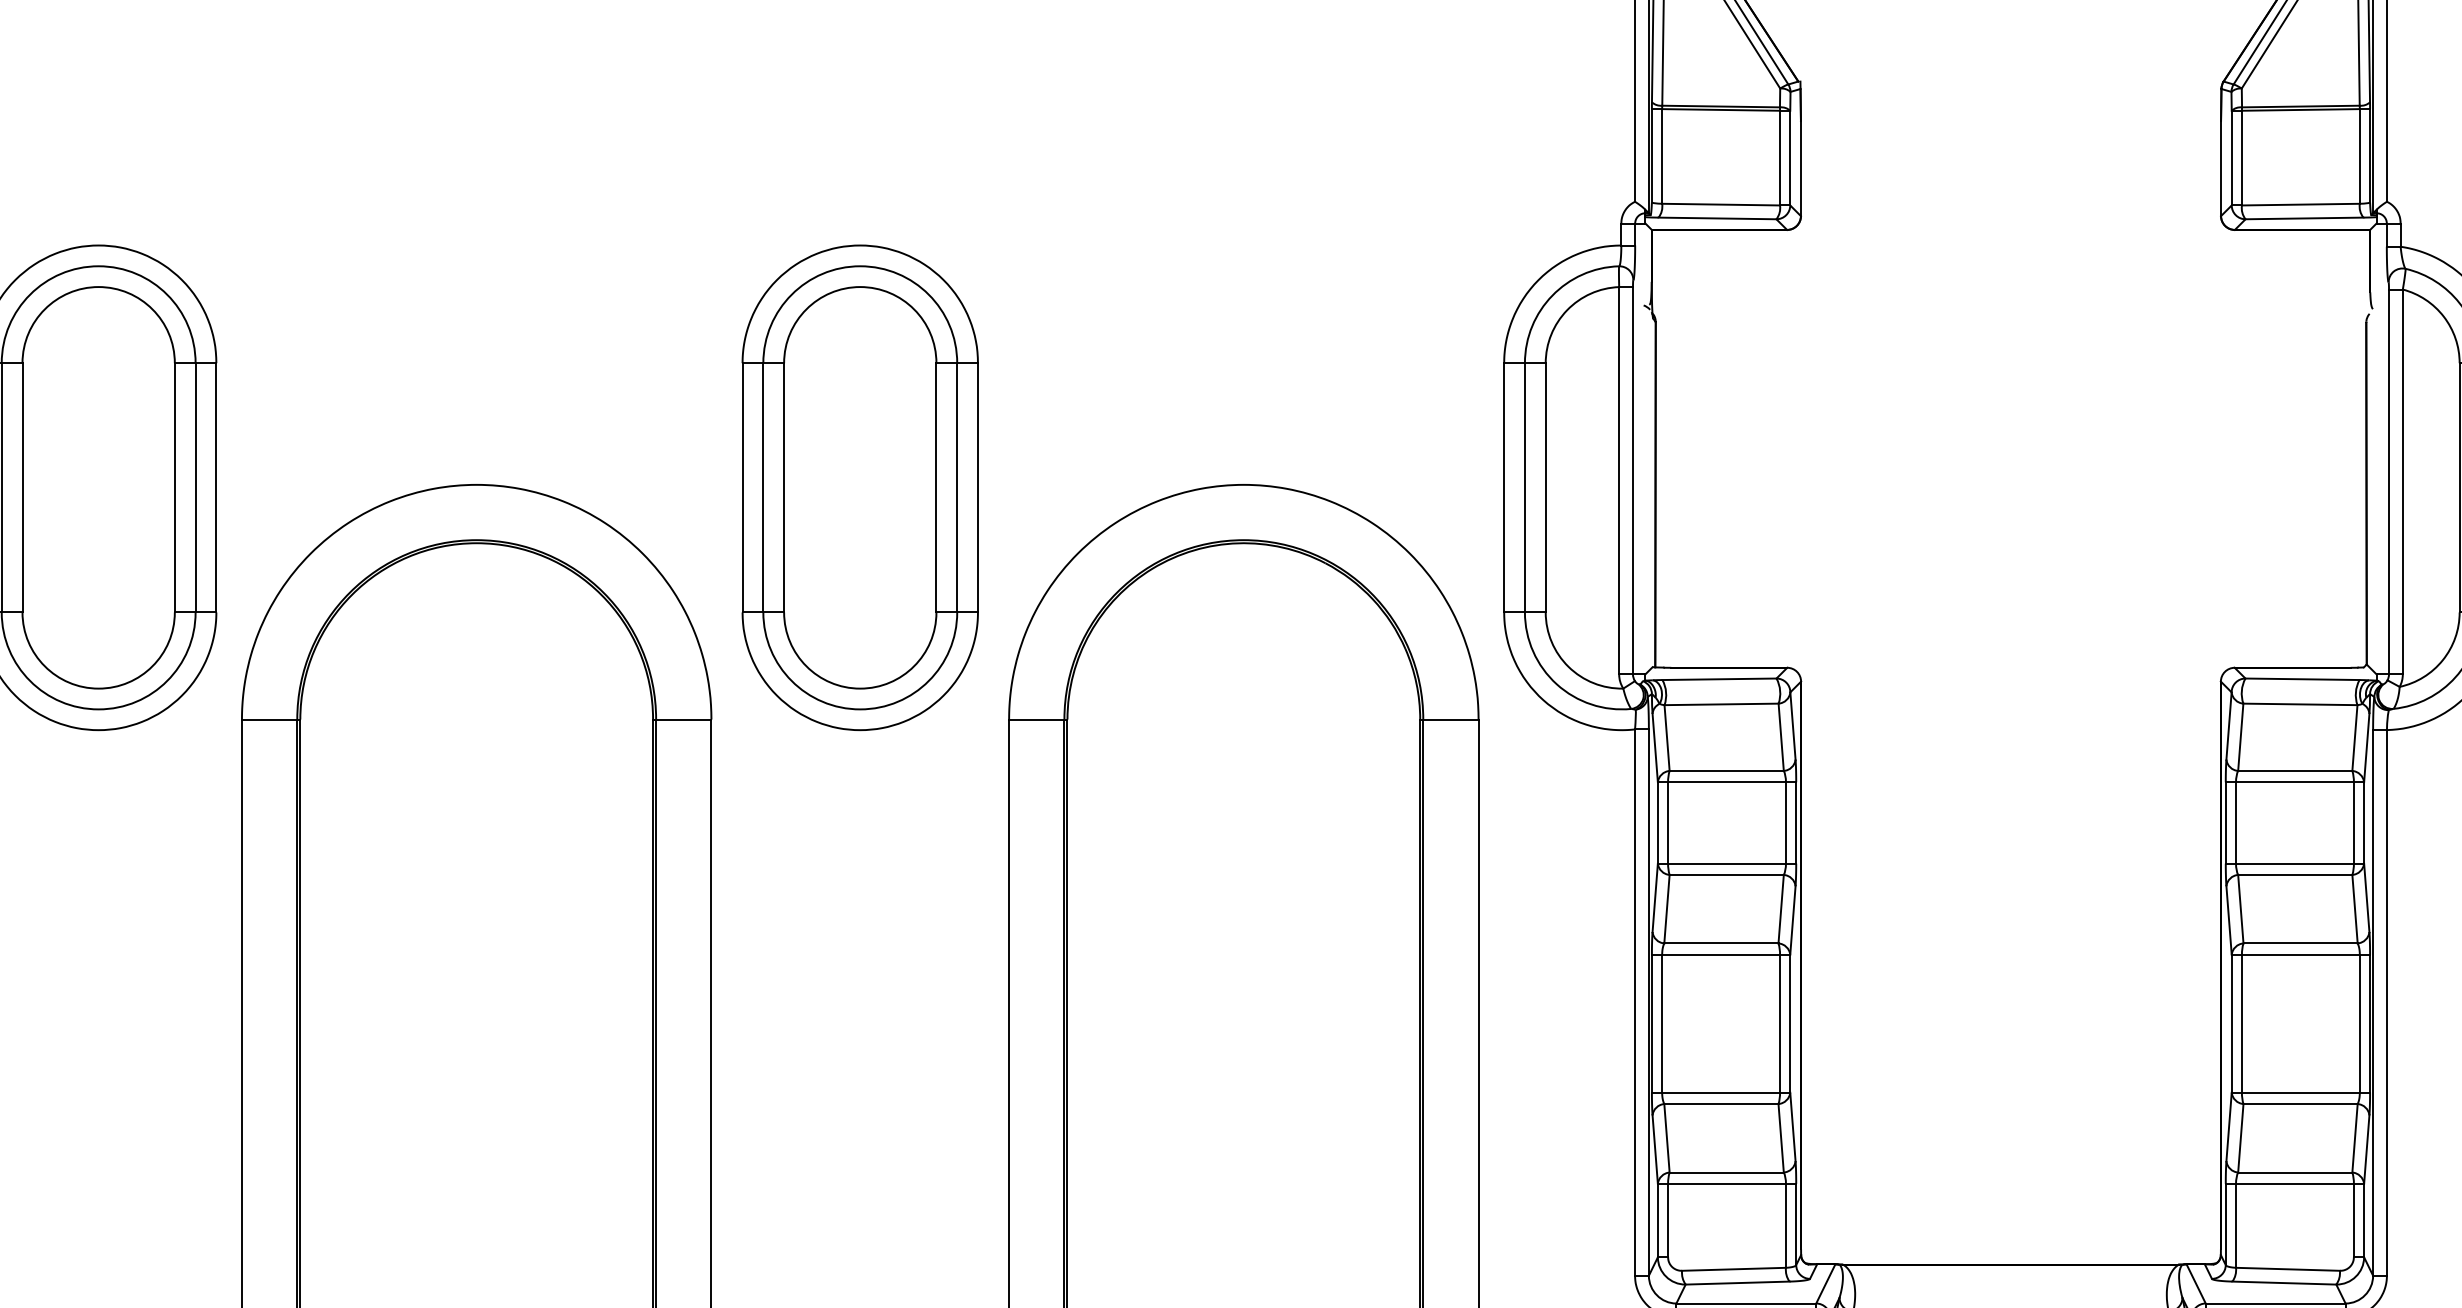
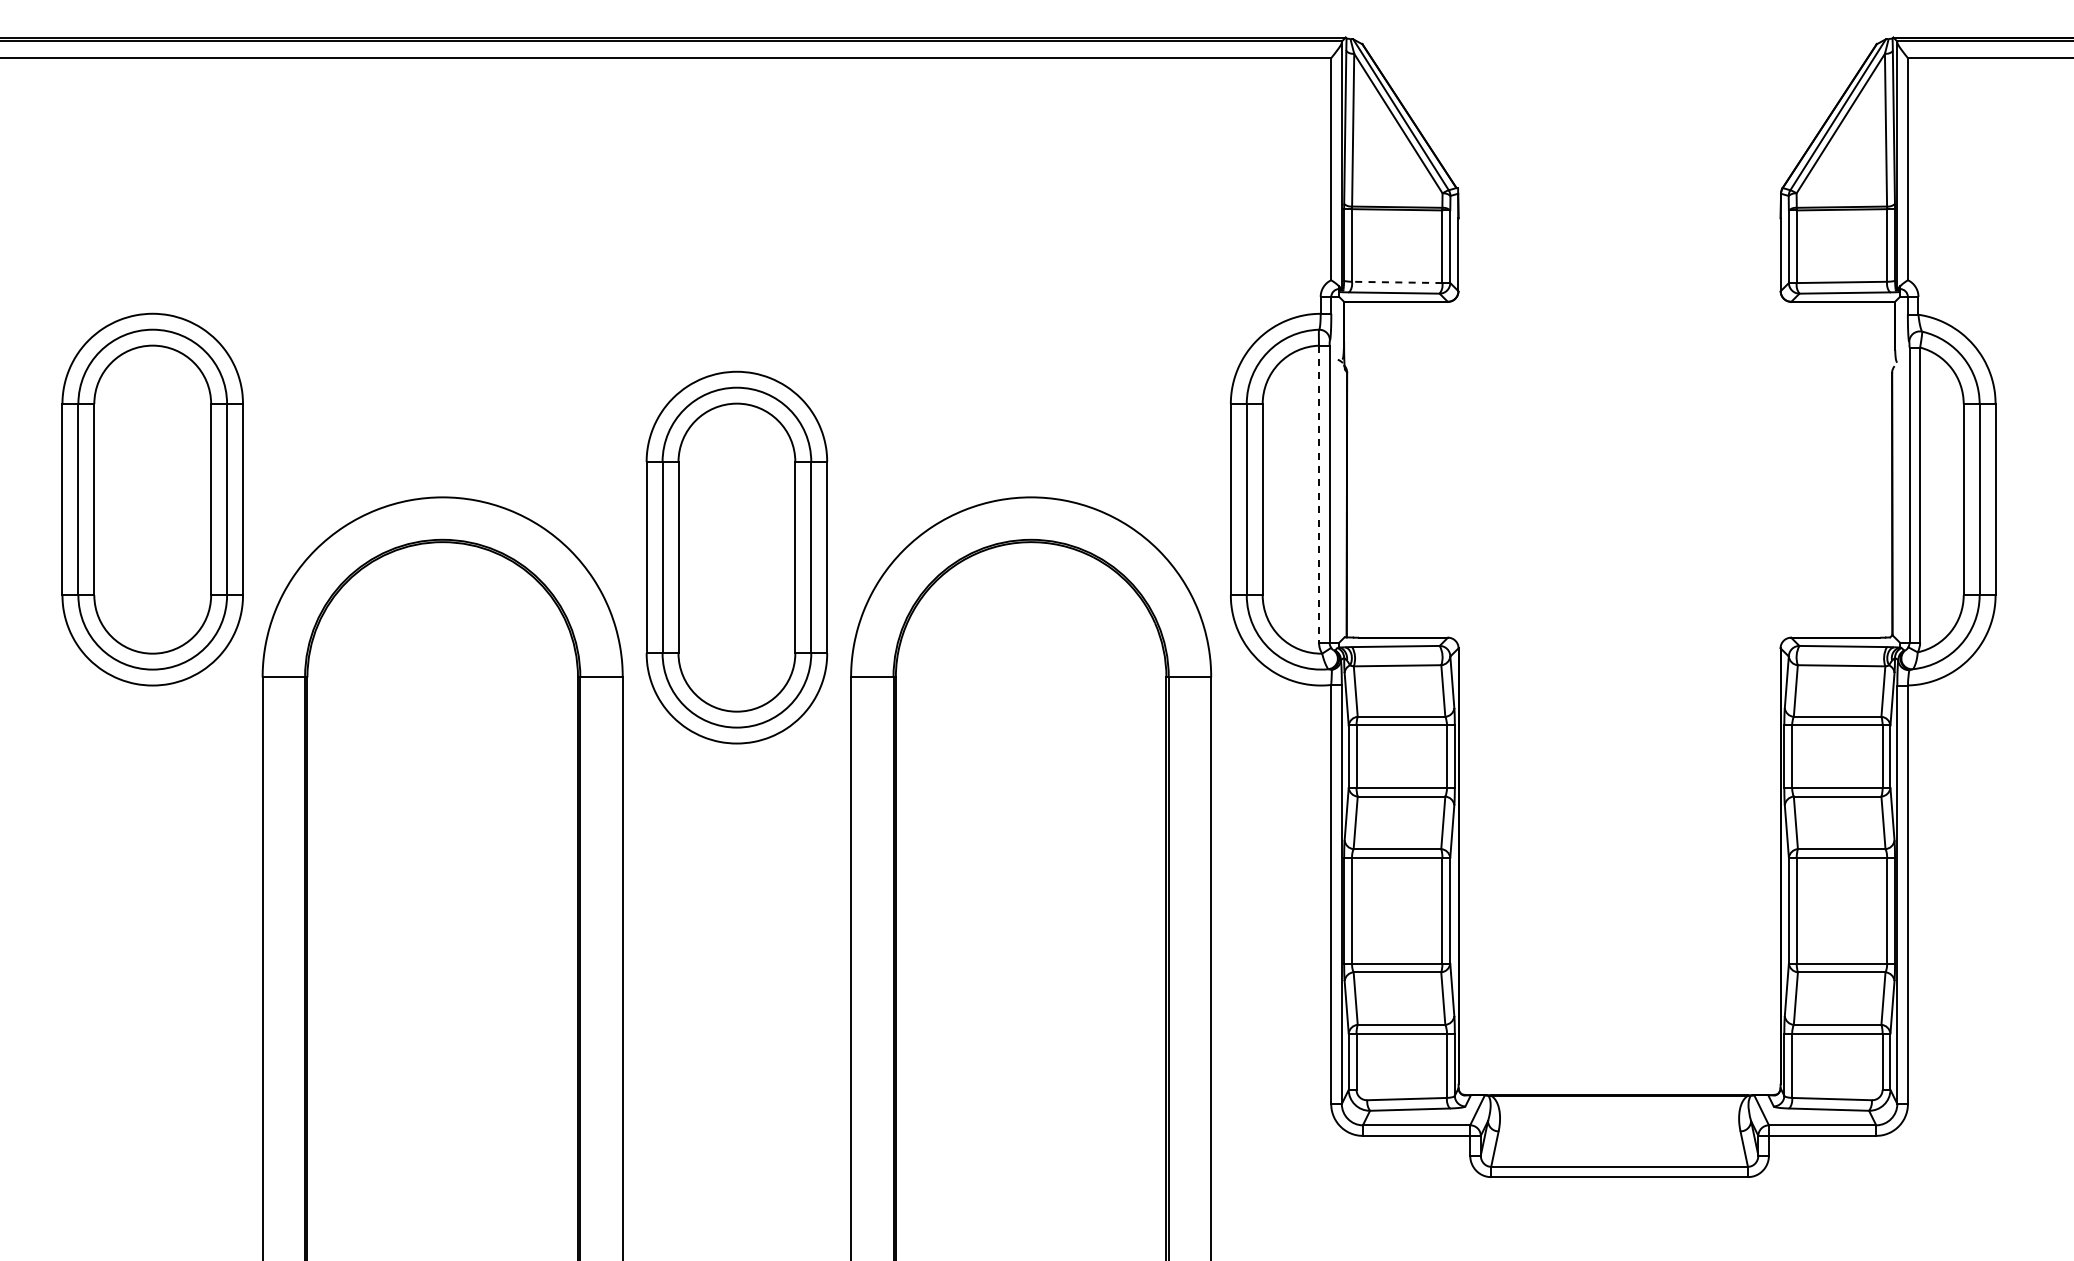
line: (1720, 204) -> (1396, 282), solid -> dashed
line: (1619, 481) -> (1319, 494), solid -> dashed
part: (859, 487) -> (736, 557), moved

